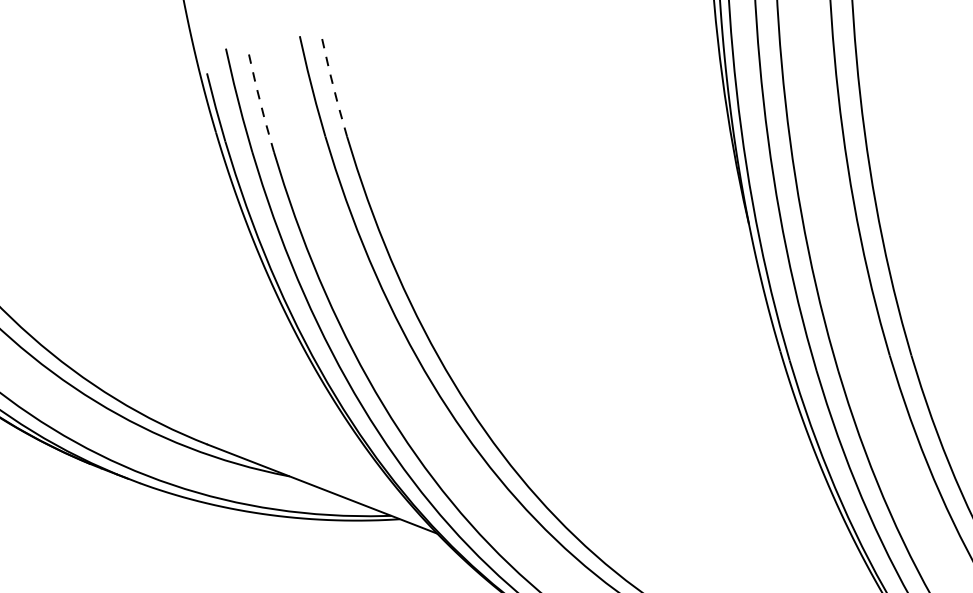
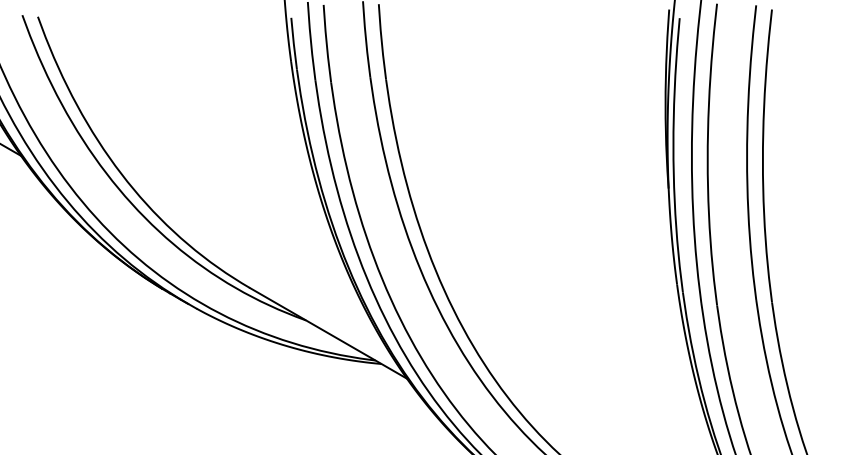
line: (333, 86) -> (381, 41), dashed -> solid
line: (259, 100) -> (326, 43), dashed -> solid

